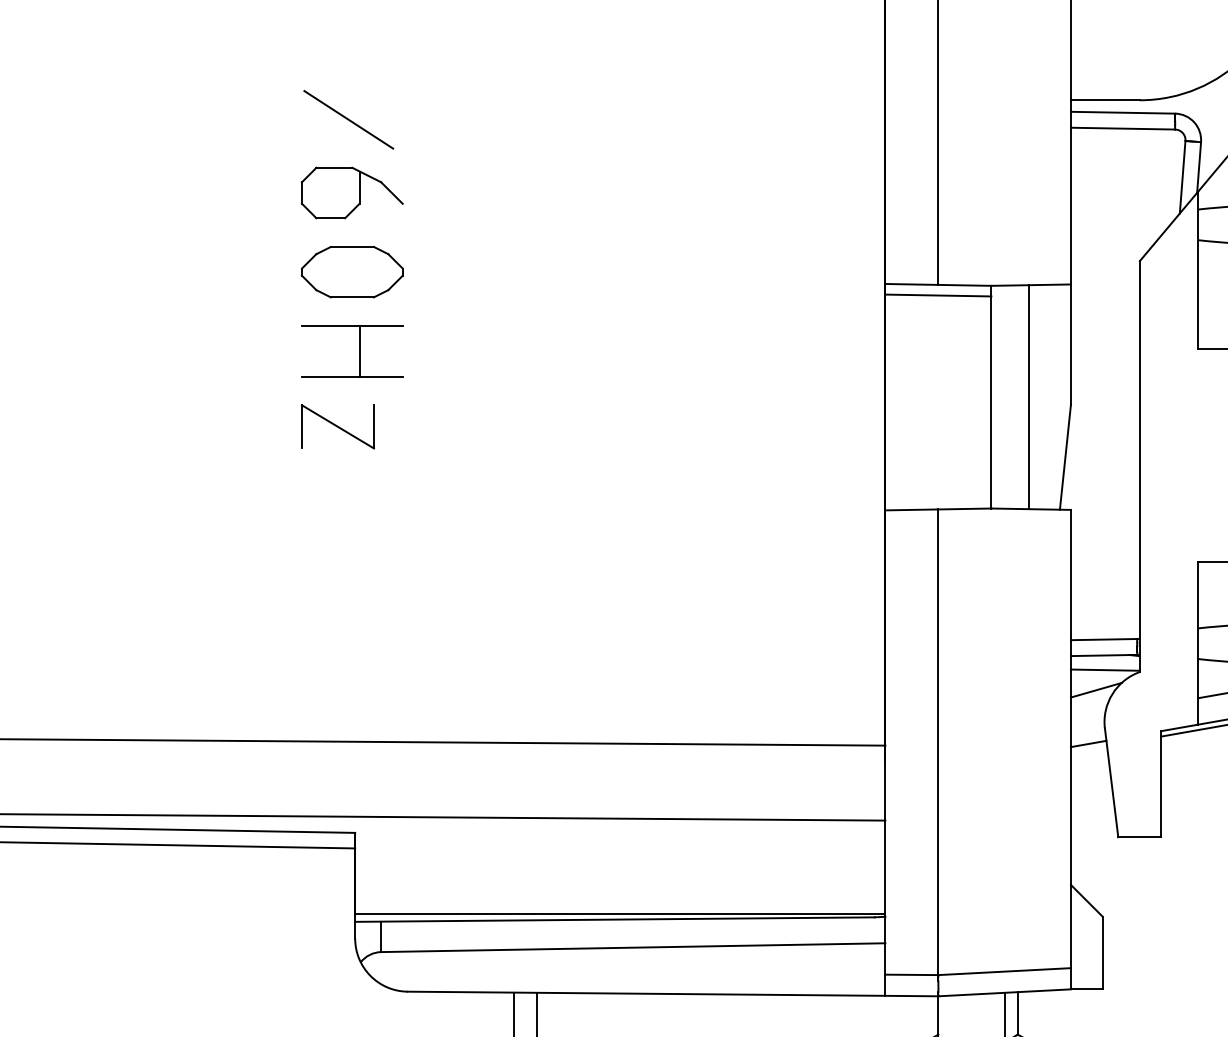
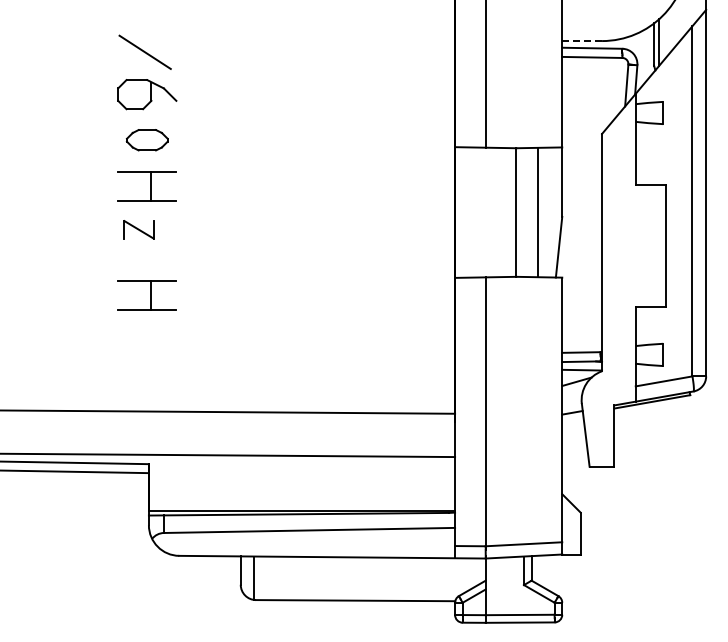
line: (1105, 101) -> (582, 41), solid -> dashed
part: (352, 270) -> (147, 139), size x0.7
line: (938, 294) -> (485, 153), removed
part: (337, 426) -> (138, 229), size x0.7
part: (351, 540) -> (146, 295), added

